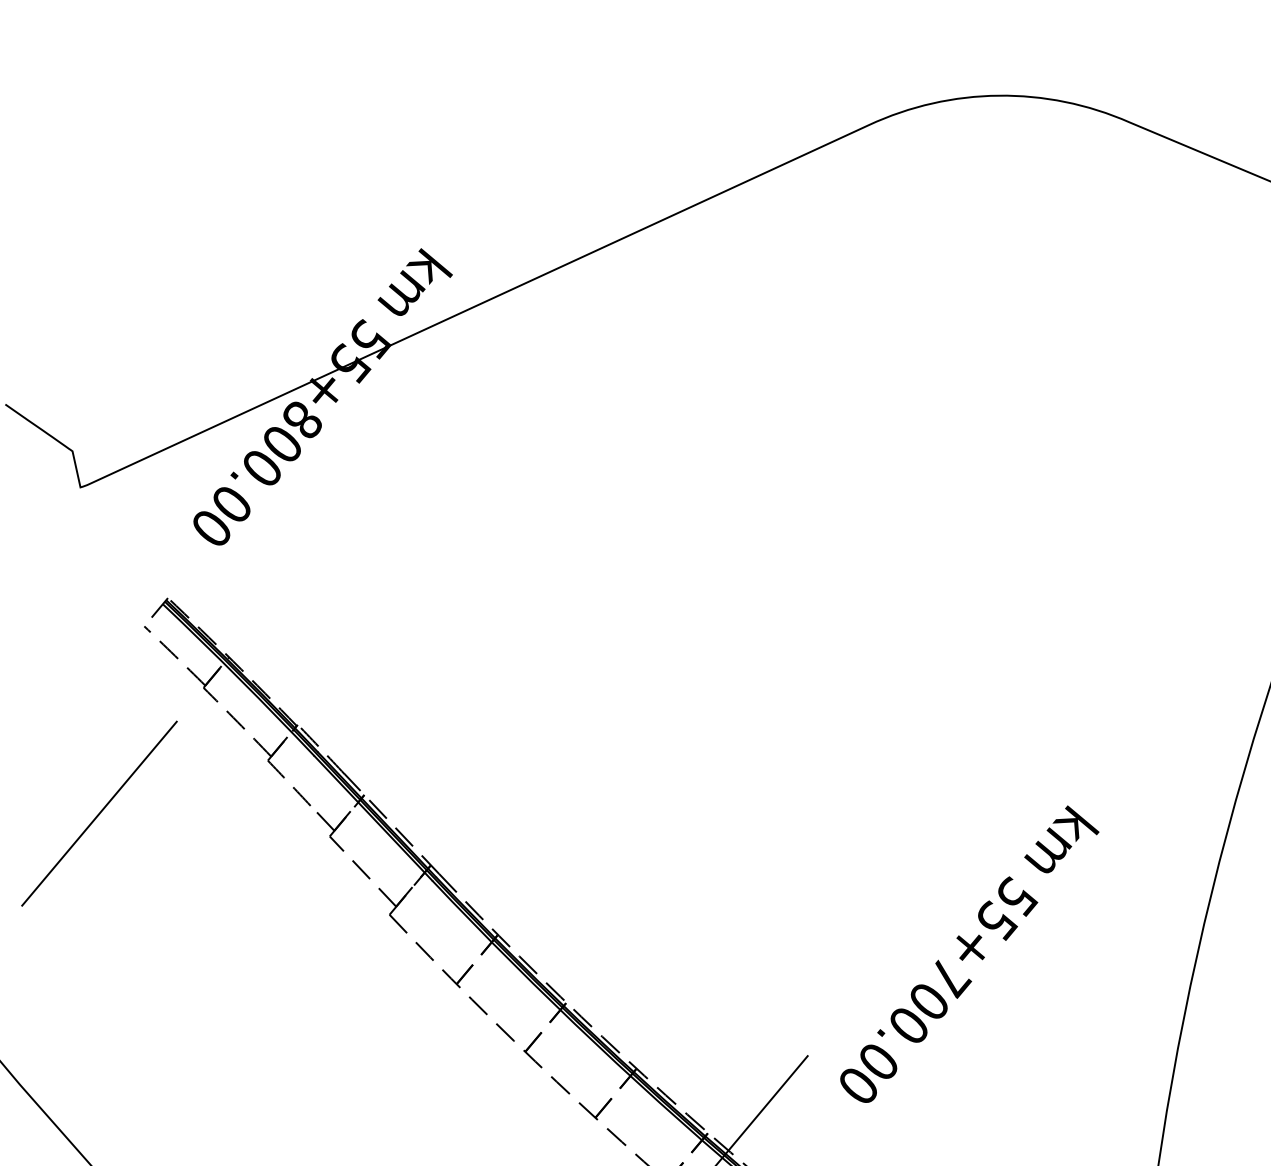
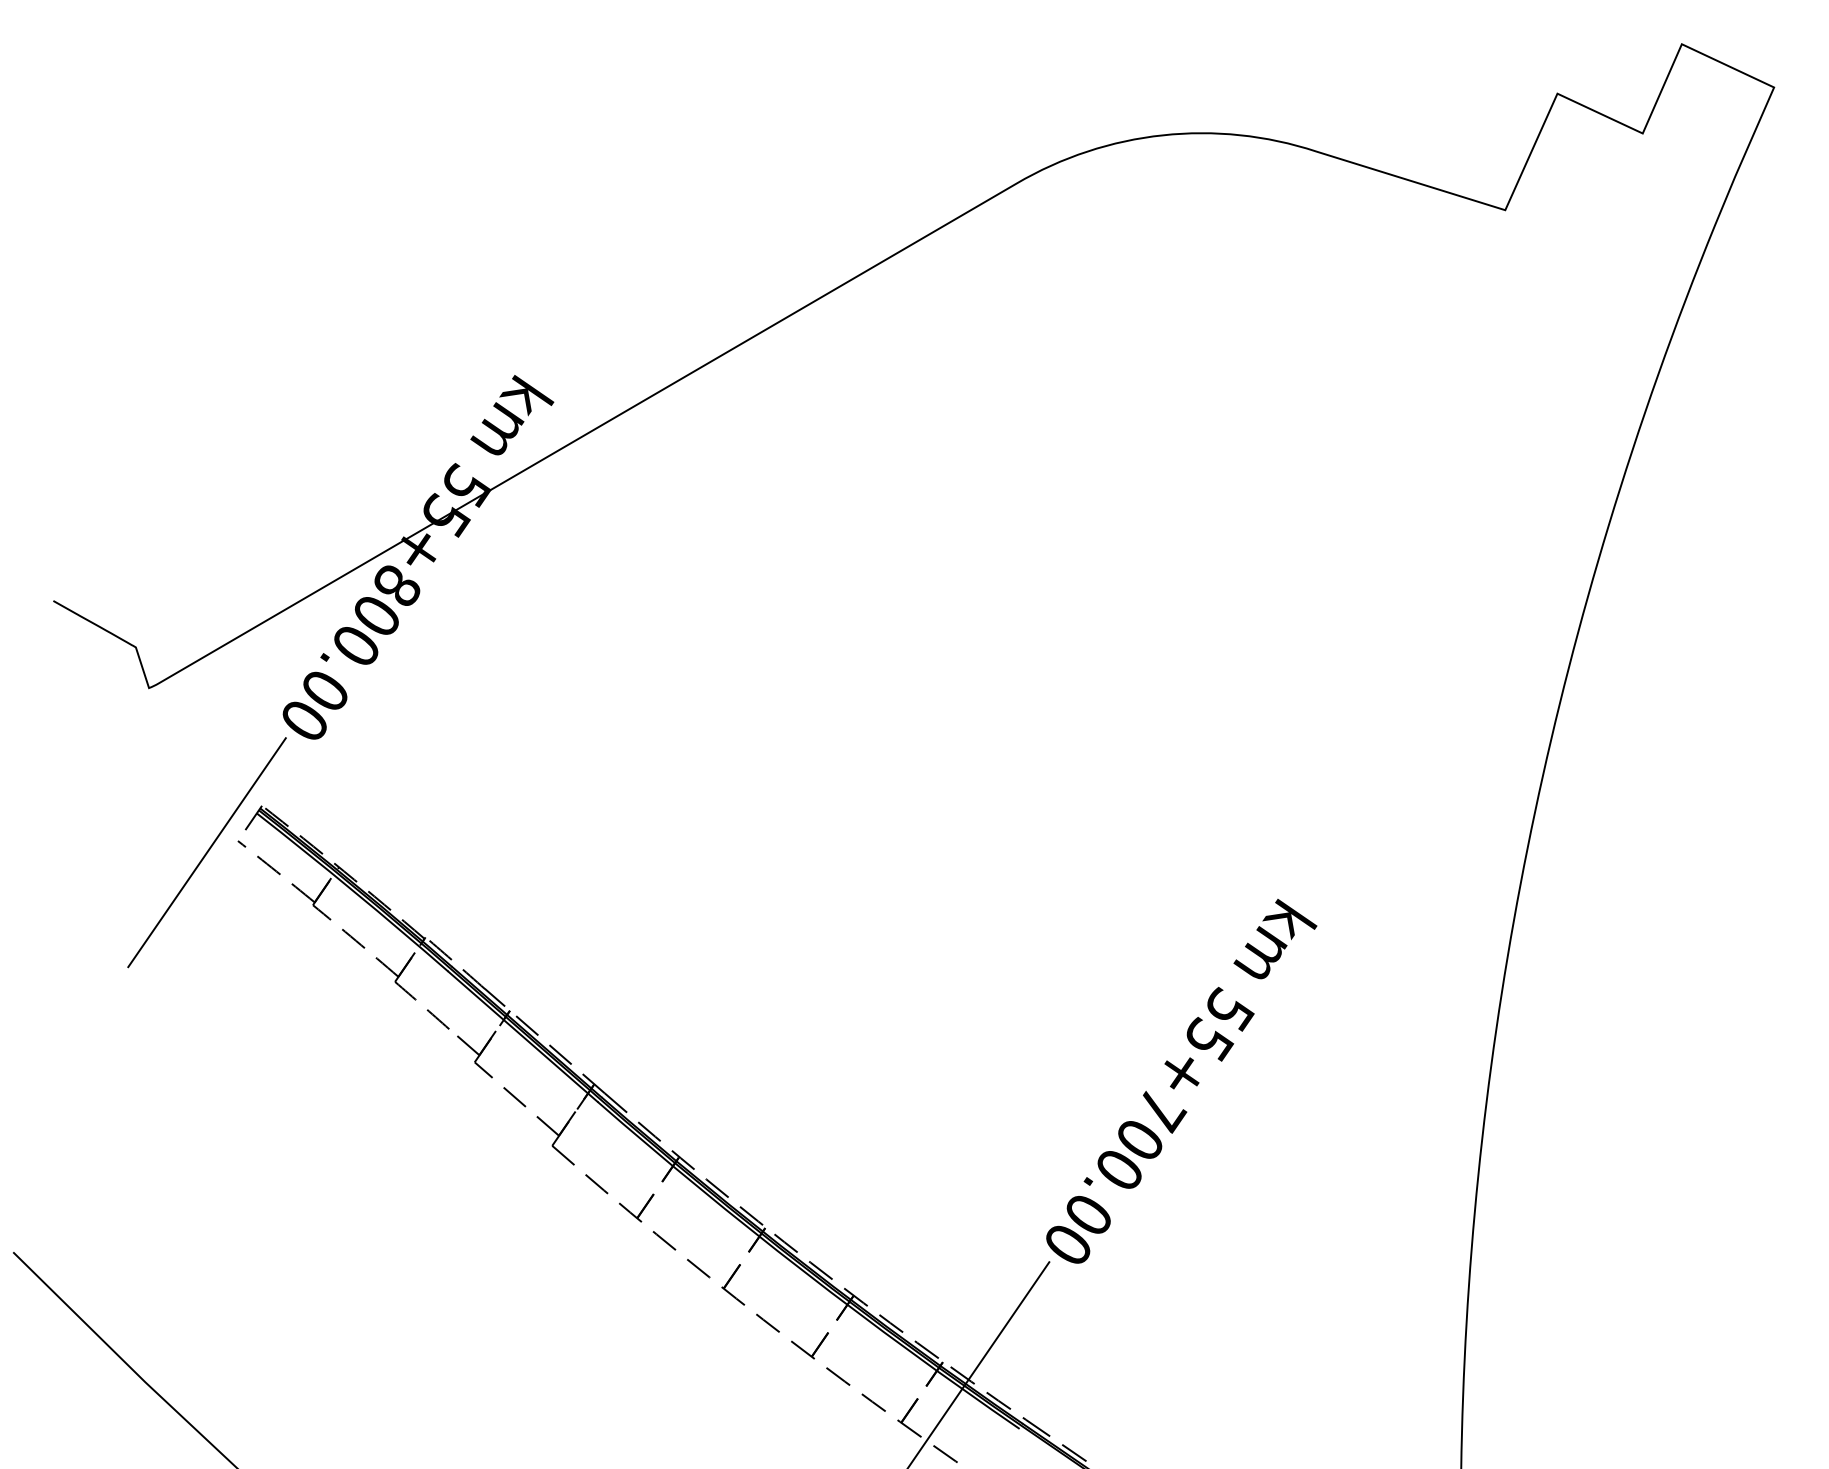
line: (99, 813) -> (206, 852), moved
text: (969, 954) -> (1181, 1081), moved

